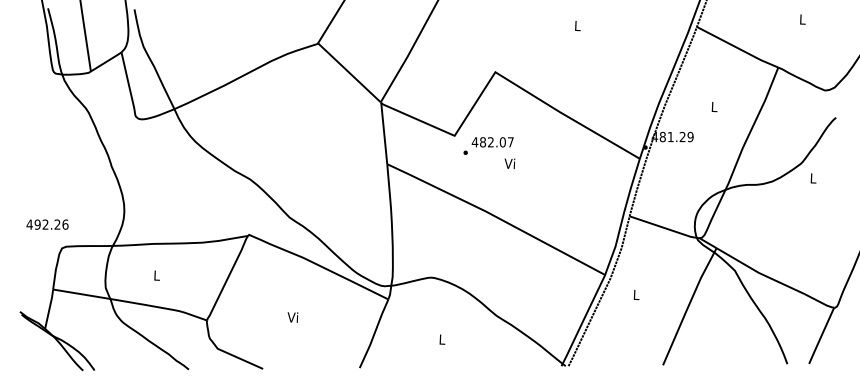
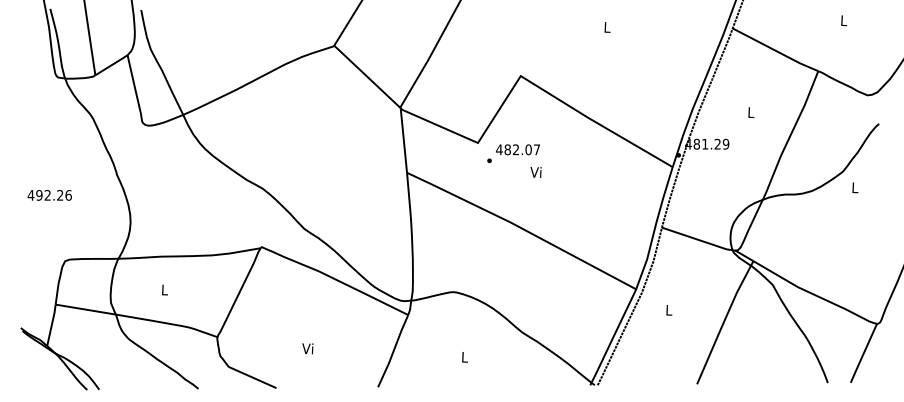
text: (47, 224) -> (49, 195), moved
text: (292, 317) -> (307, 348), moved

